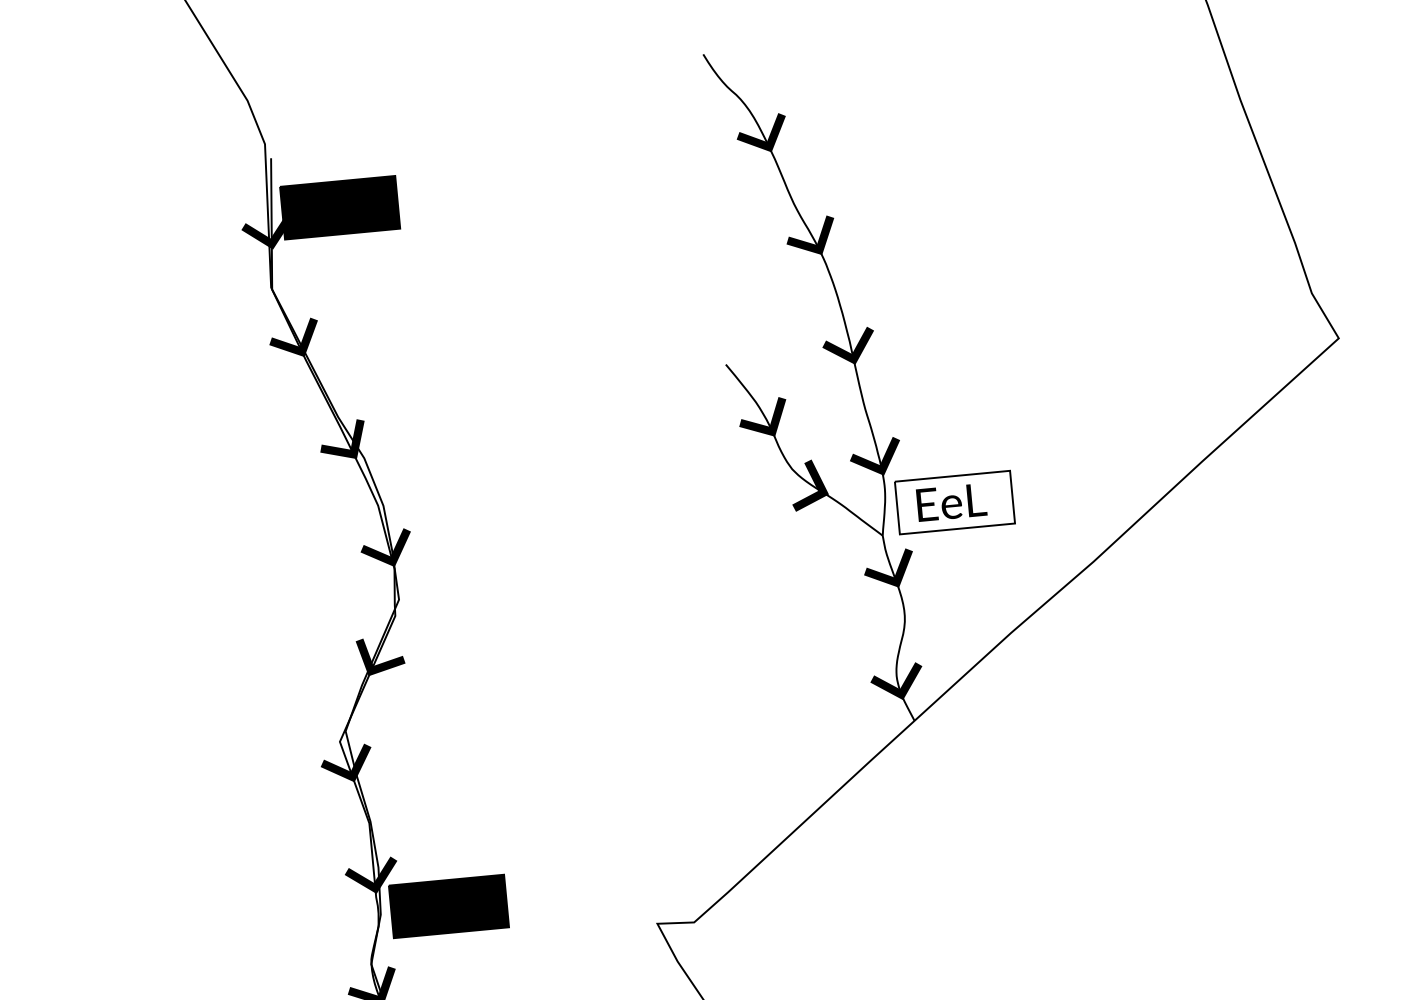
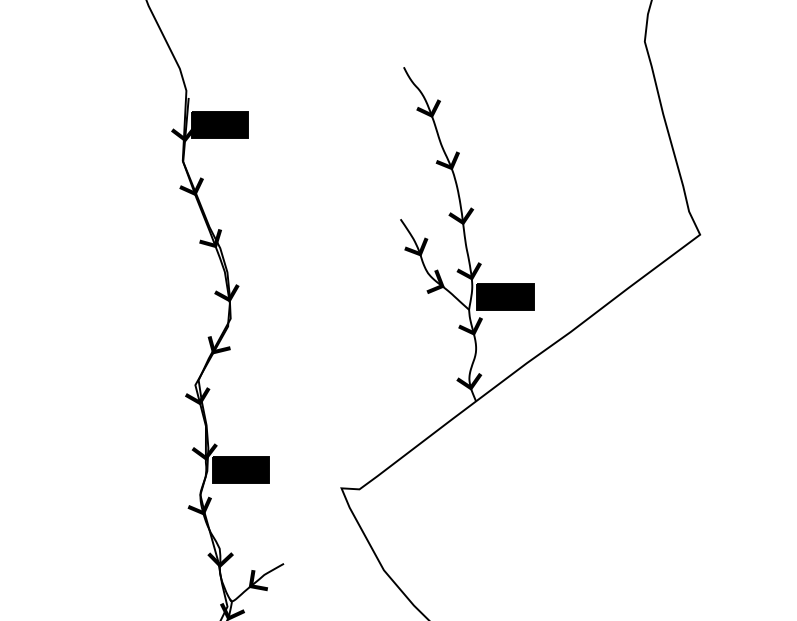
fill: (954, 501) -> (505, 296), added

